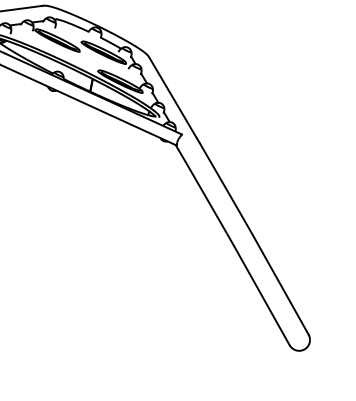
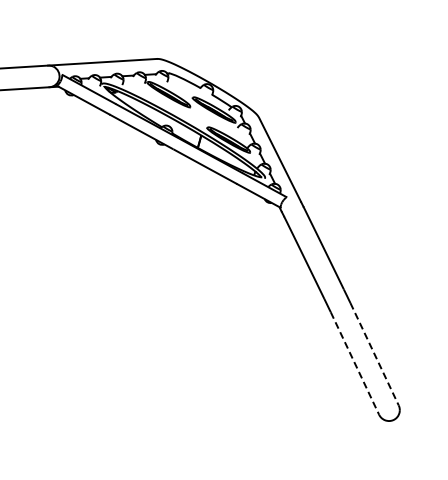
line: (280, 285) -> (374, 354), solid -> dashed
line: (261, 295) -> (354, 363), solid -> dashed

